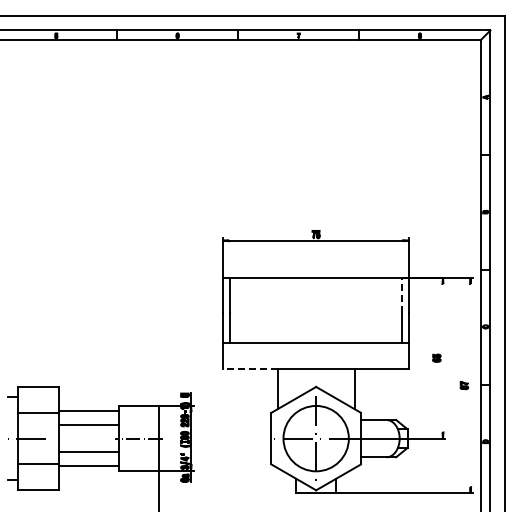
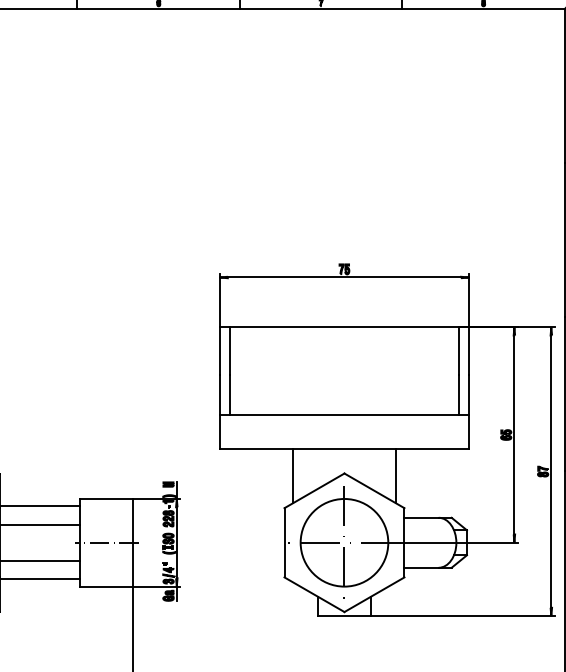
line: (401, 295) -> (458, 350), dashed -> solid
line: (442, 357) -> (513, 434), added
line: (249, 369) -> (255, 450), dashed -> solid
line: (470, 385) -> (551, 471), added

